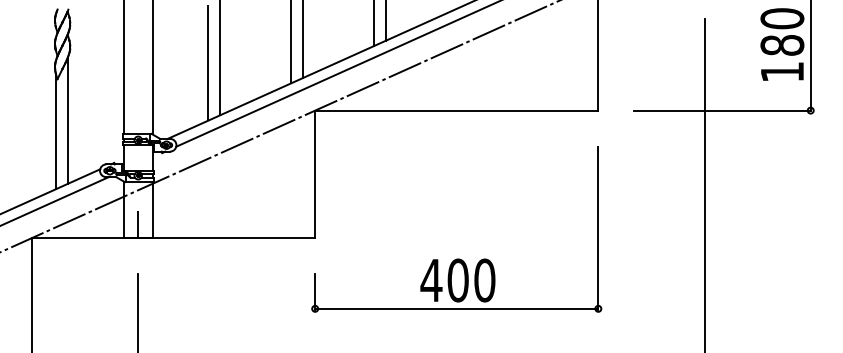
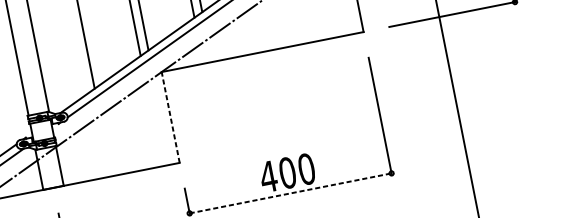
line: (208, 62) -> (78, 52), removed
line: (315, 174) -> (170, 117), solid -> dashed
line: (138, 224) -> (51, 178), removed
line: (456, 308) -> (290, 193), solid -> dashed

